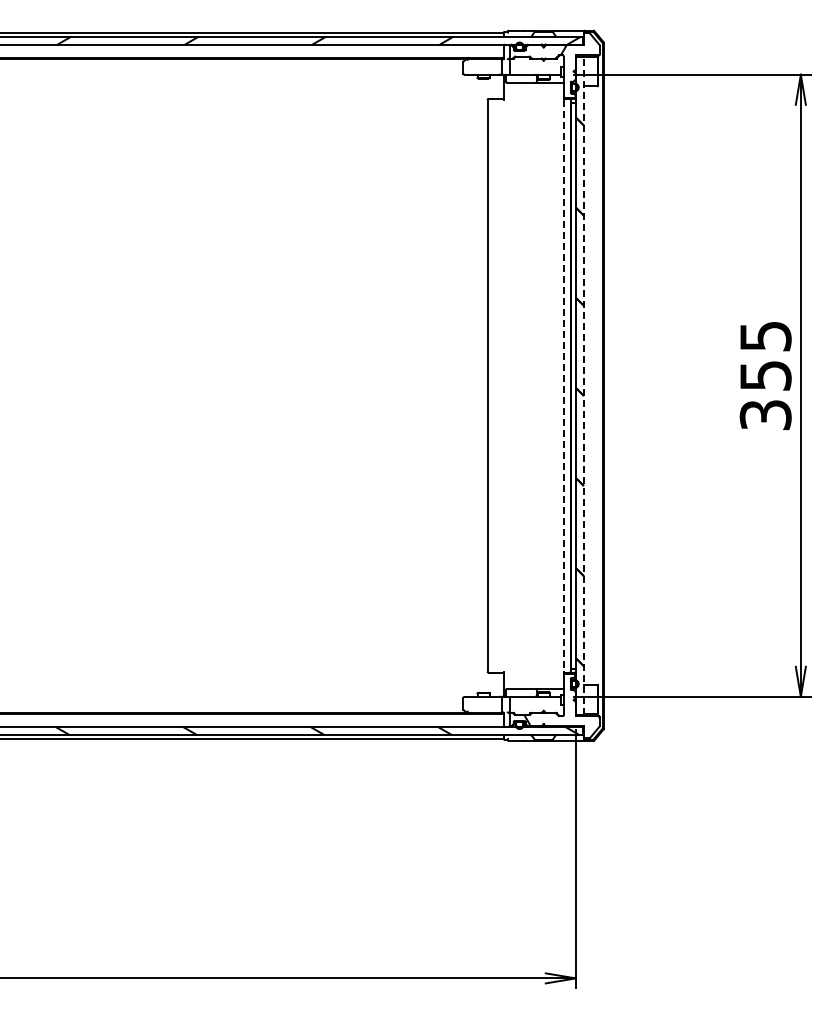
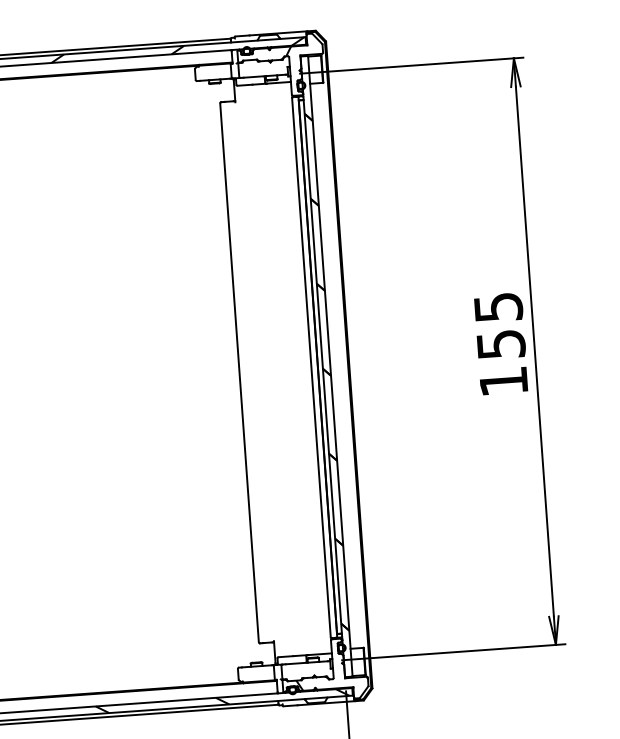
line: (563, 385) -> (311, 367), dashed -> solid
line: (583, 385) -> (329, 366), dashed -> solid
text: (765, 415) -> (503, 382), 355 -> 155

